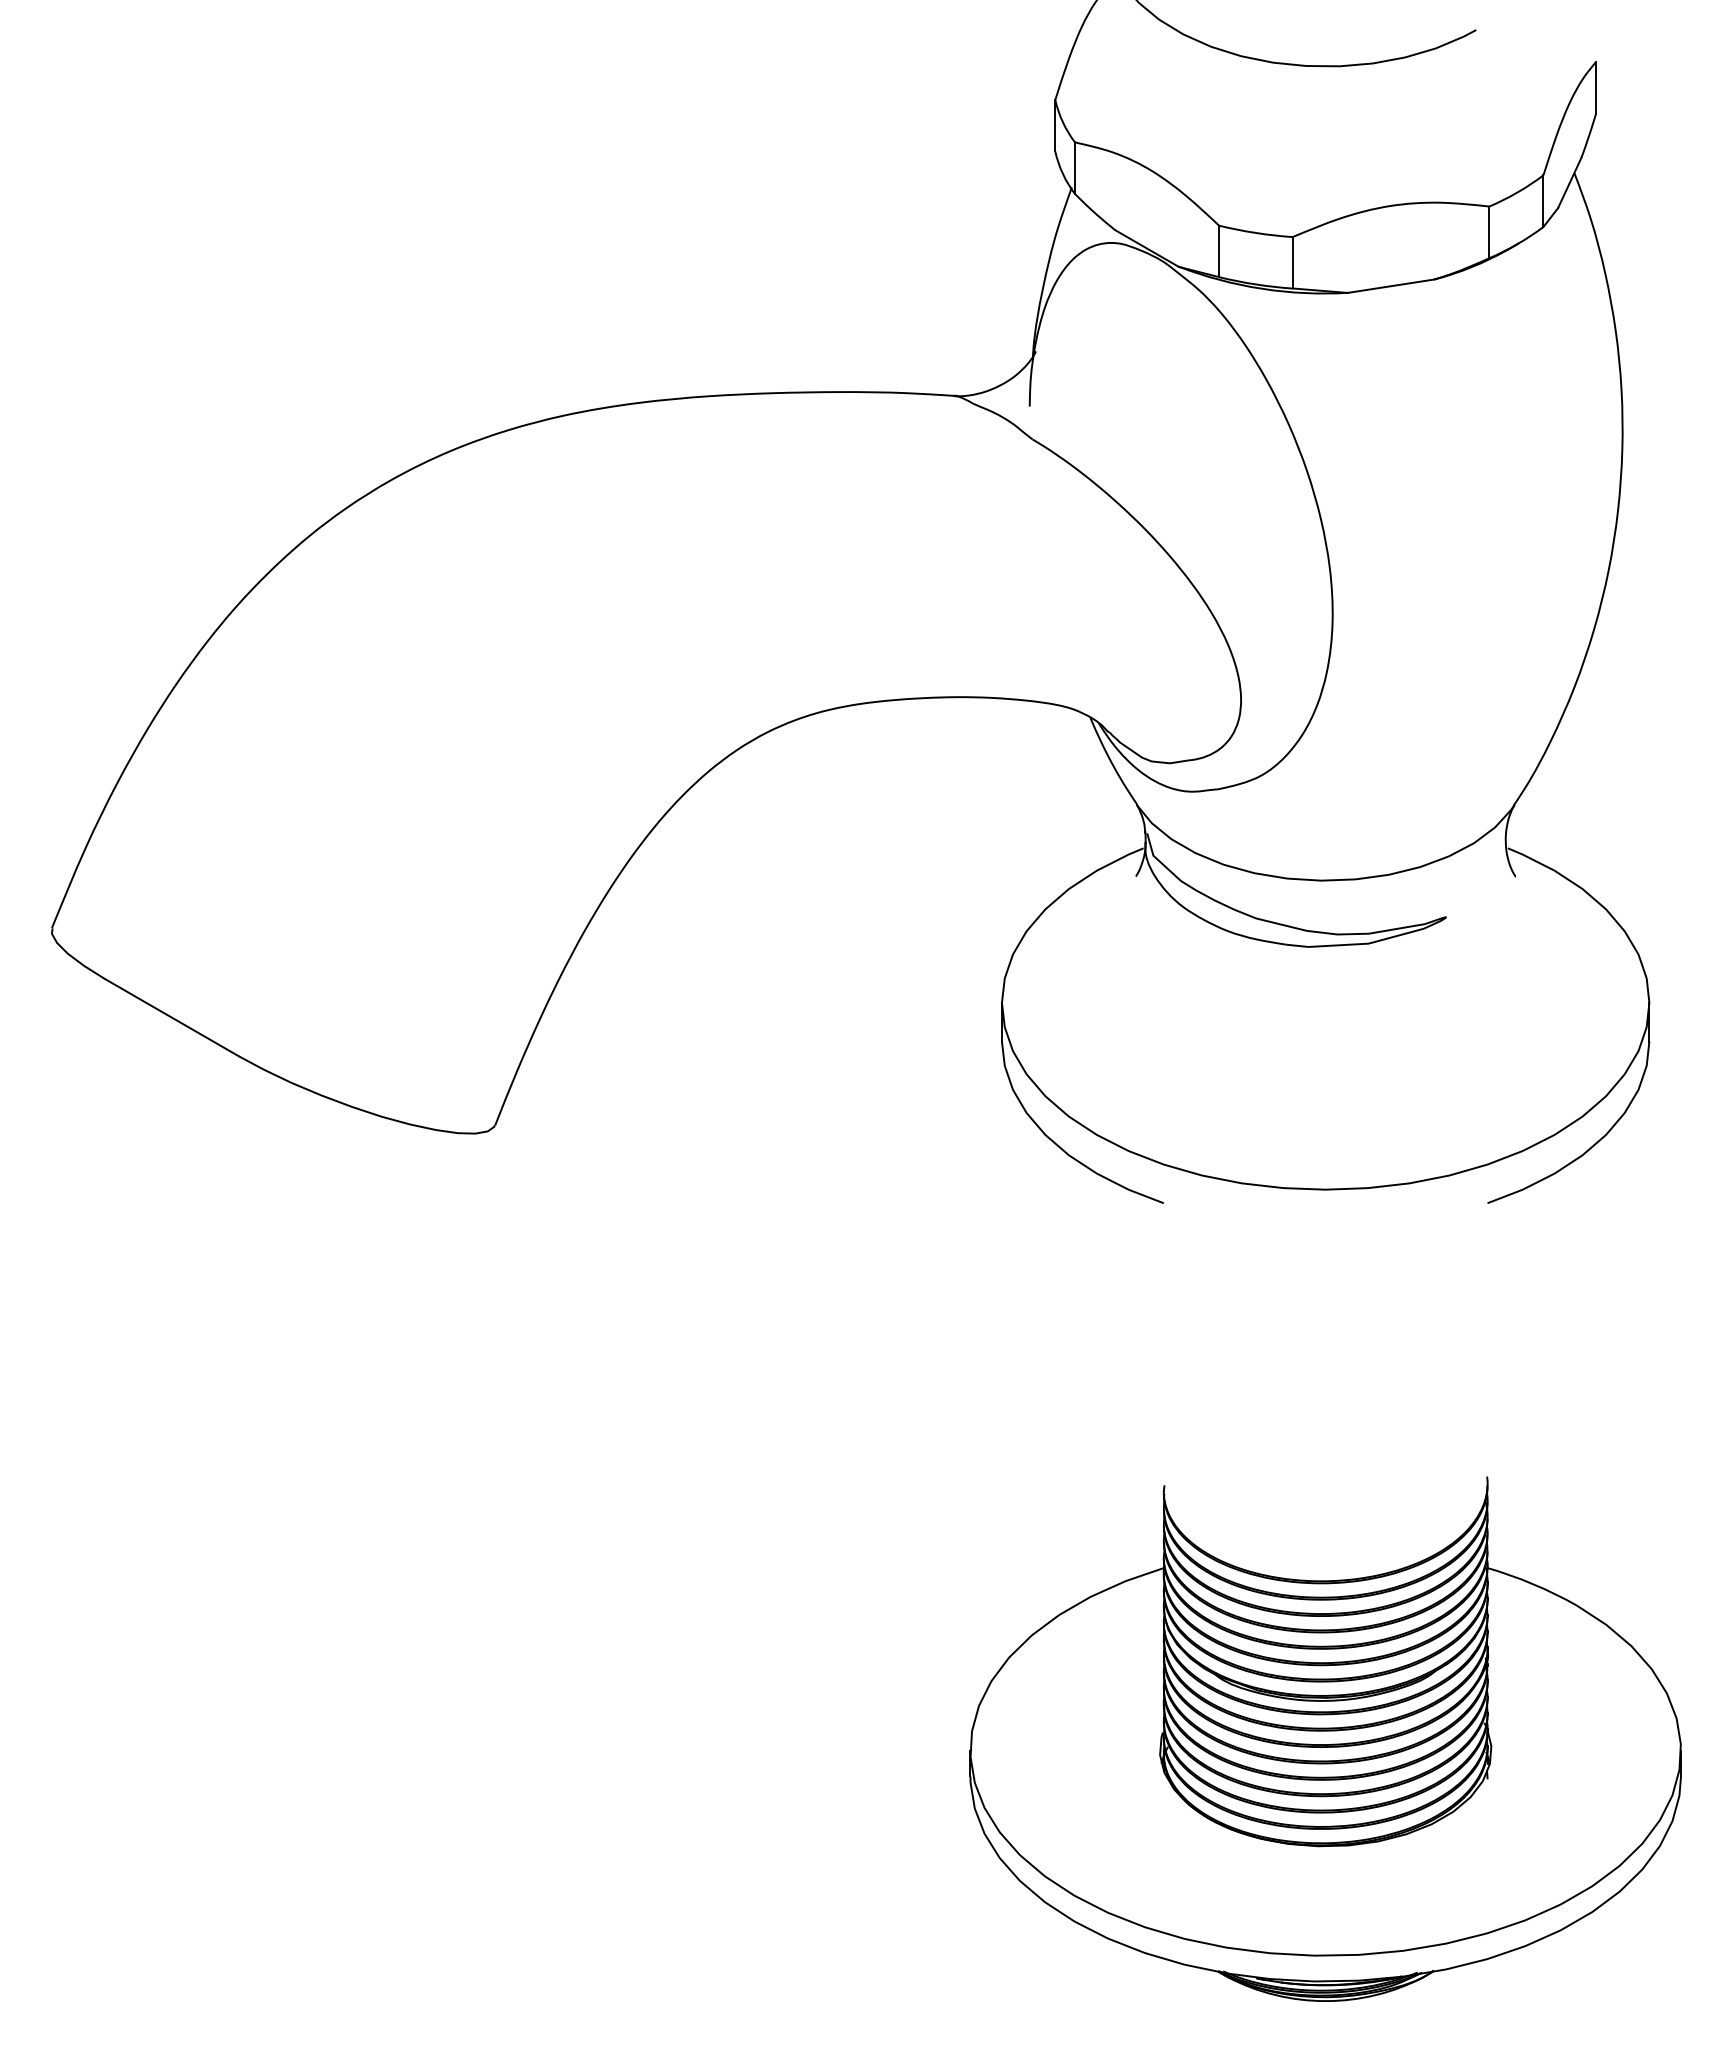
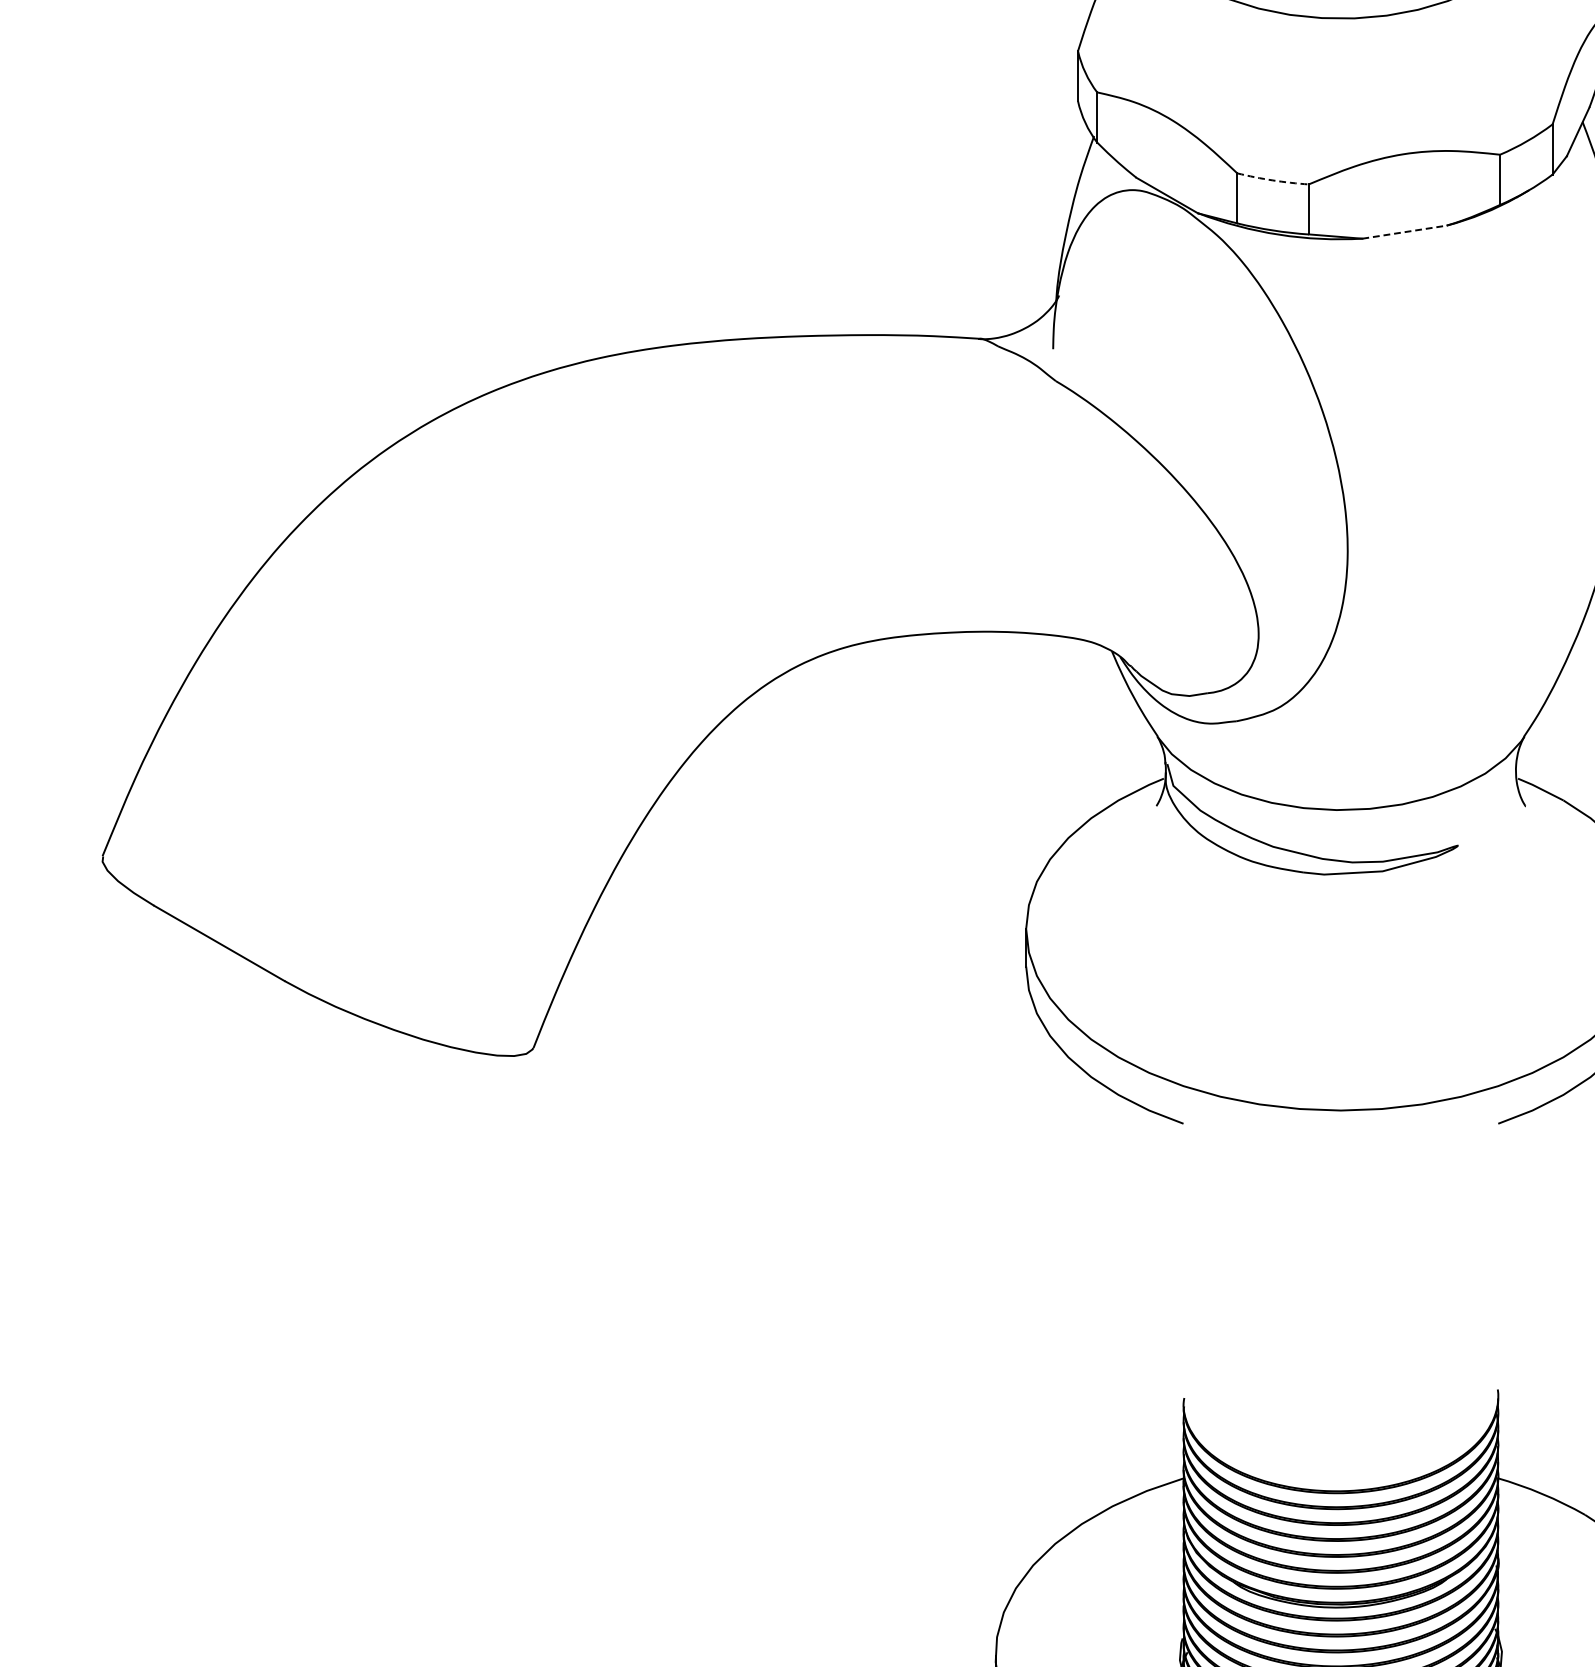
arc: (1255, 232) -> (1272, 179), solid -> dashed
line: (1391, 286) -> (1404, 232), solid -> dashed

